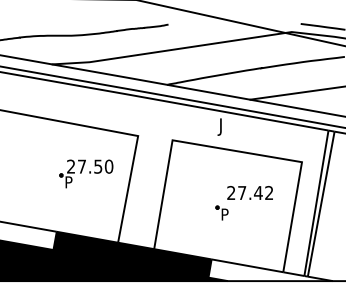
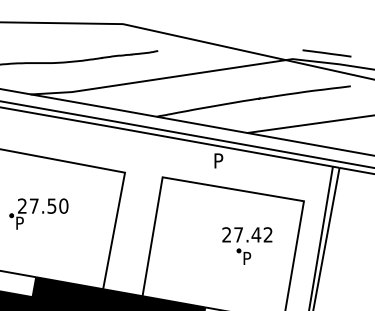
text: (222, 126) -> (217, 162), J -> P
part: (86, 173) -> (39, 213), moved
part: (221, 212) -> (243, 256), moved

